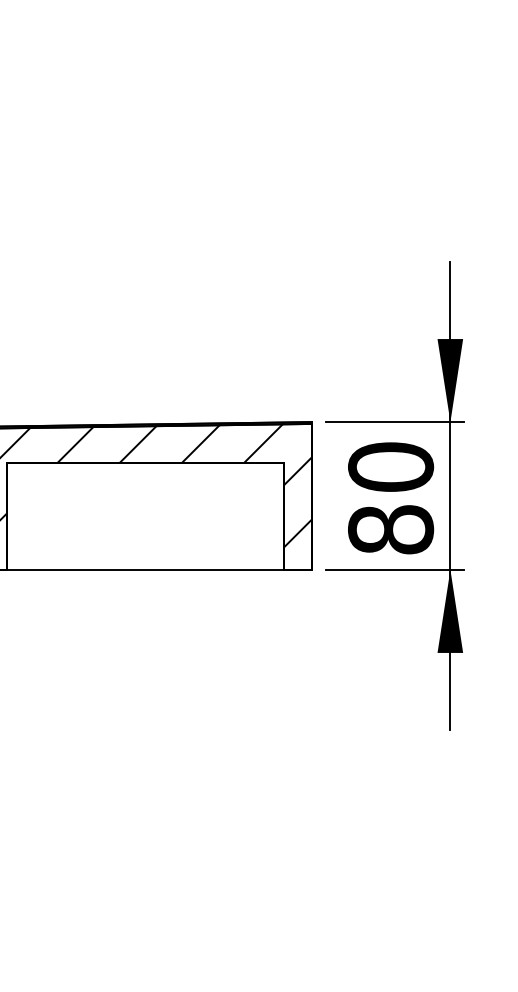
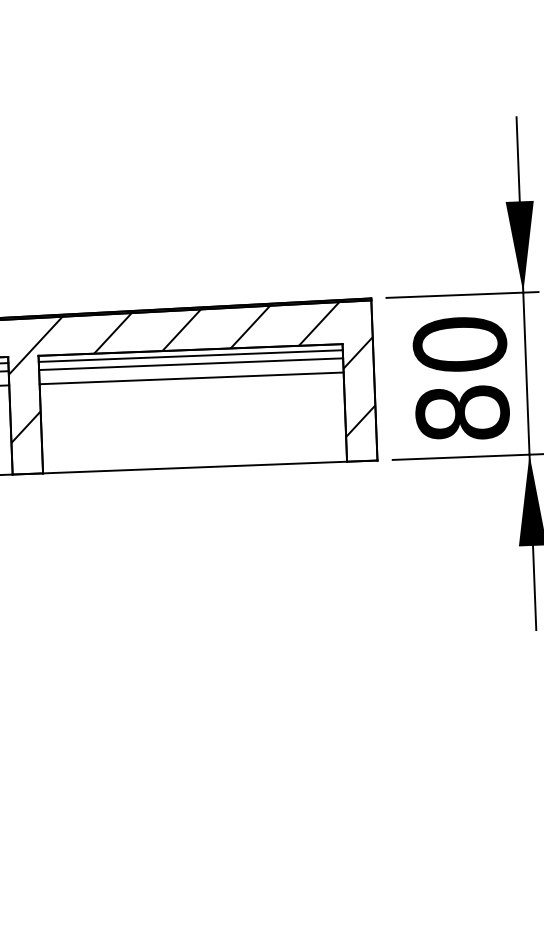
line: (145, 468) -> (190, 356), added
line: (145, 475) -> (190, 364), added
line: (145, 488) -> (191, 378), added

